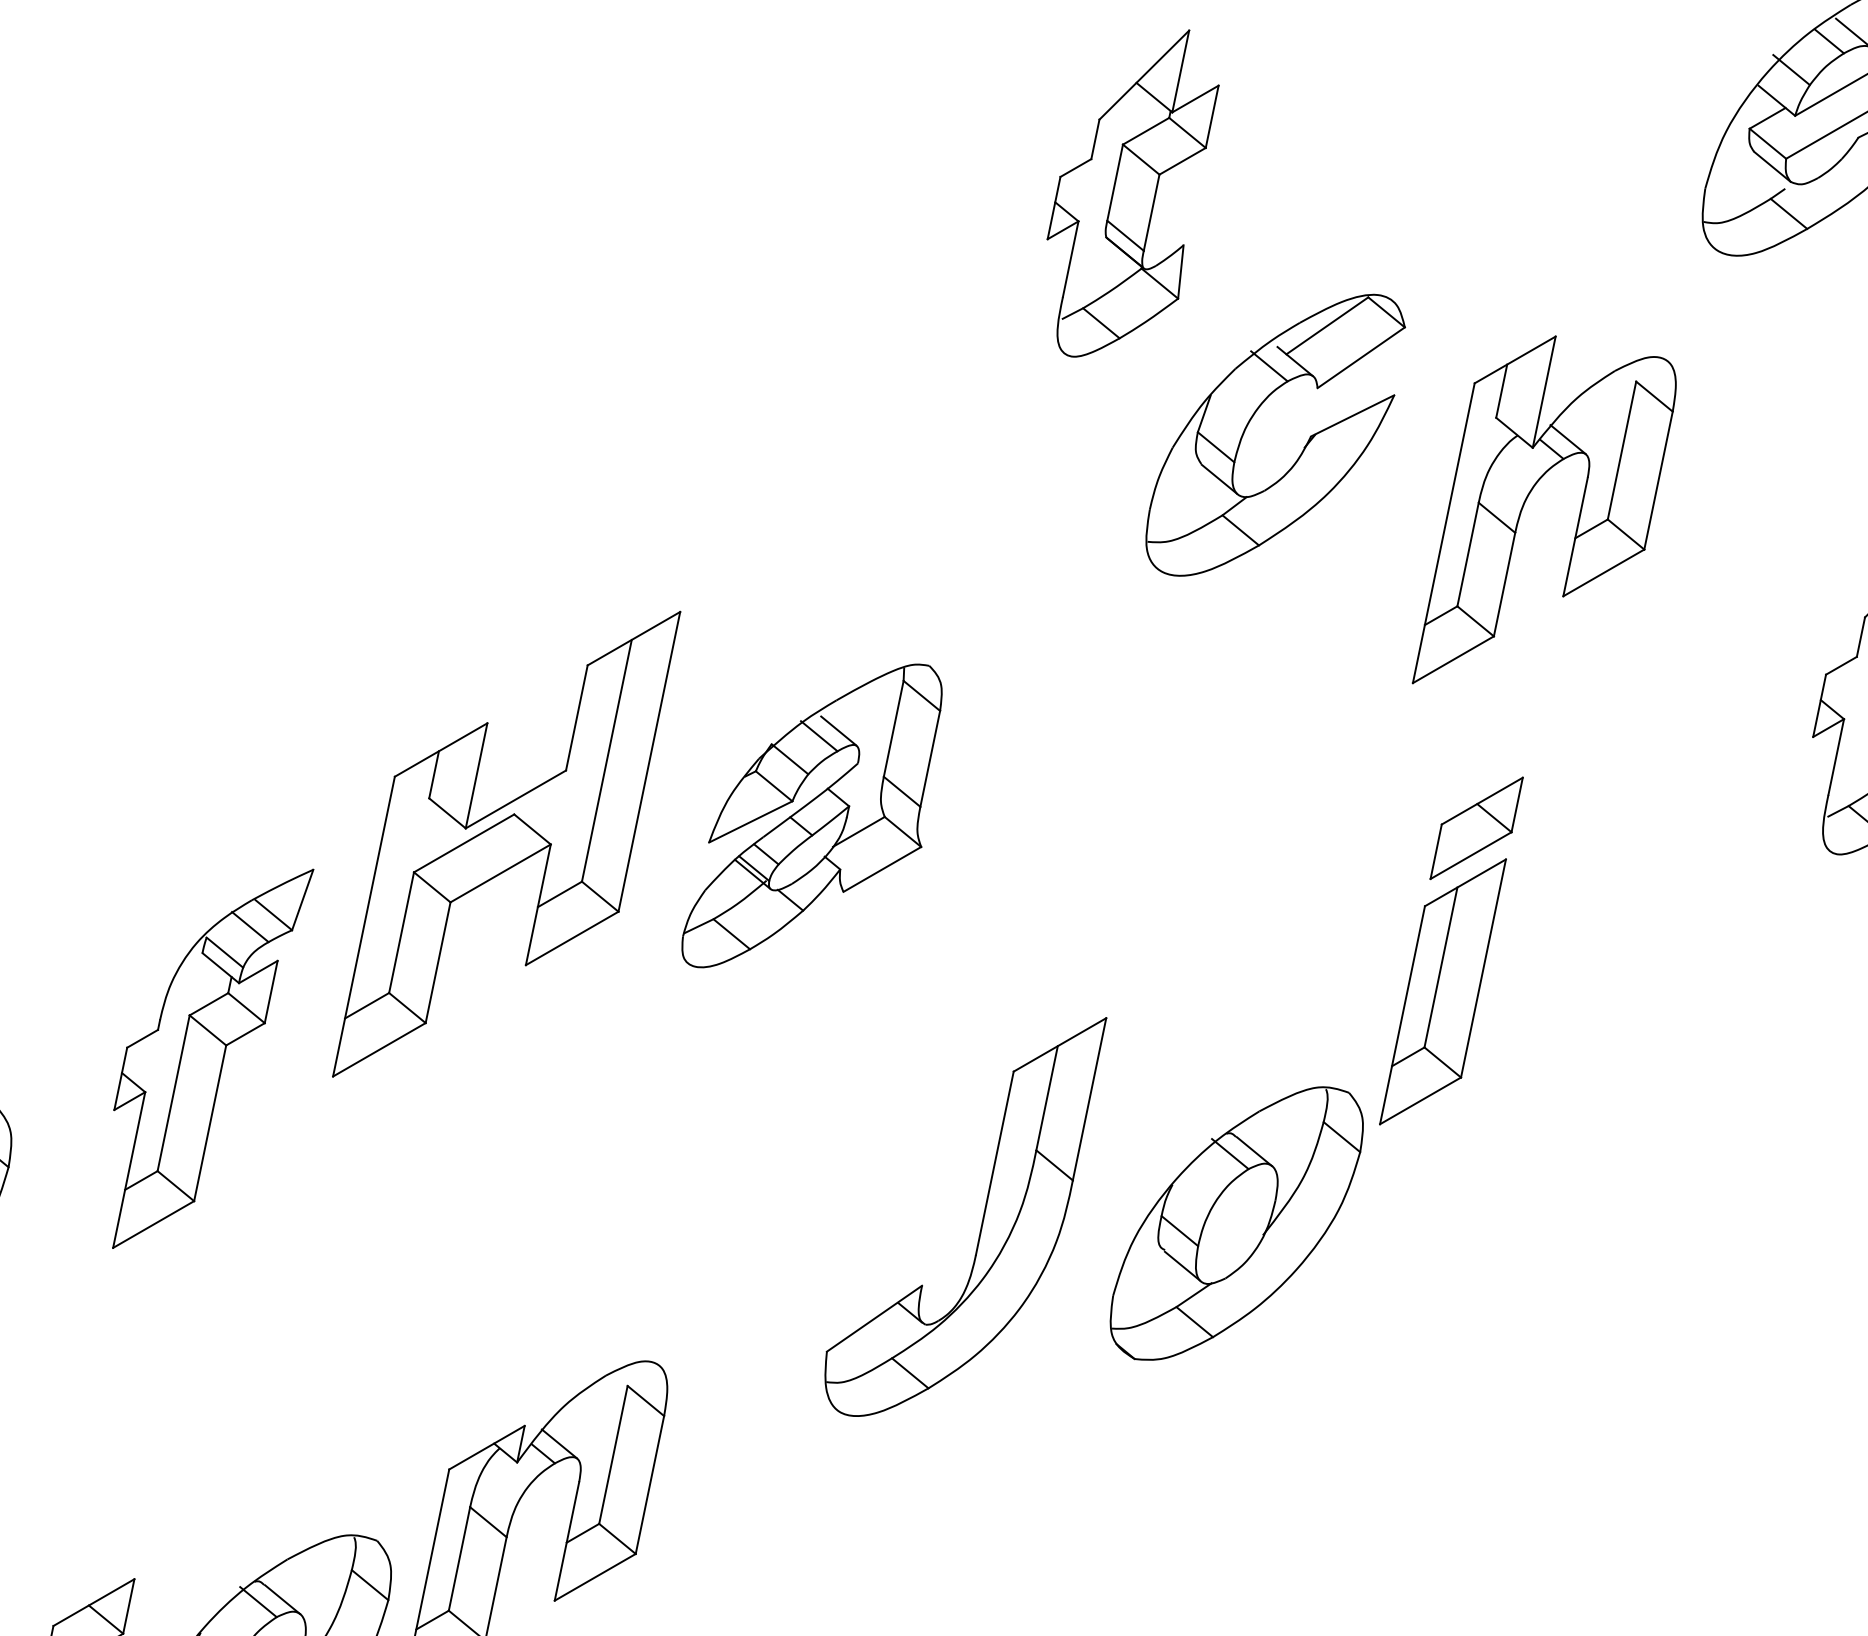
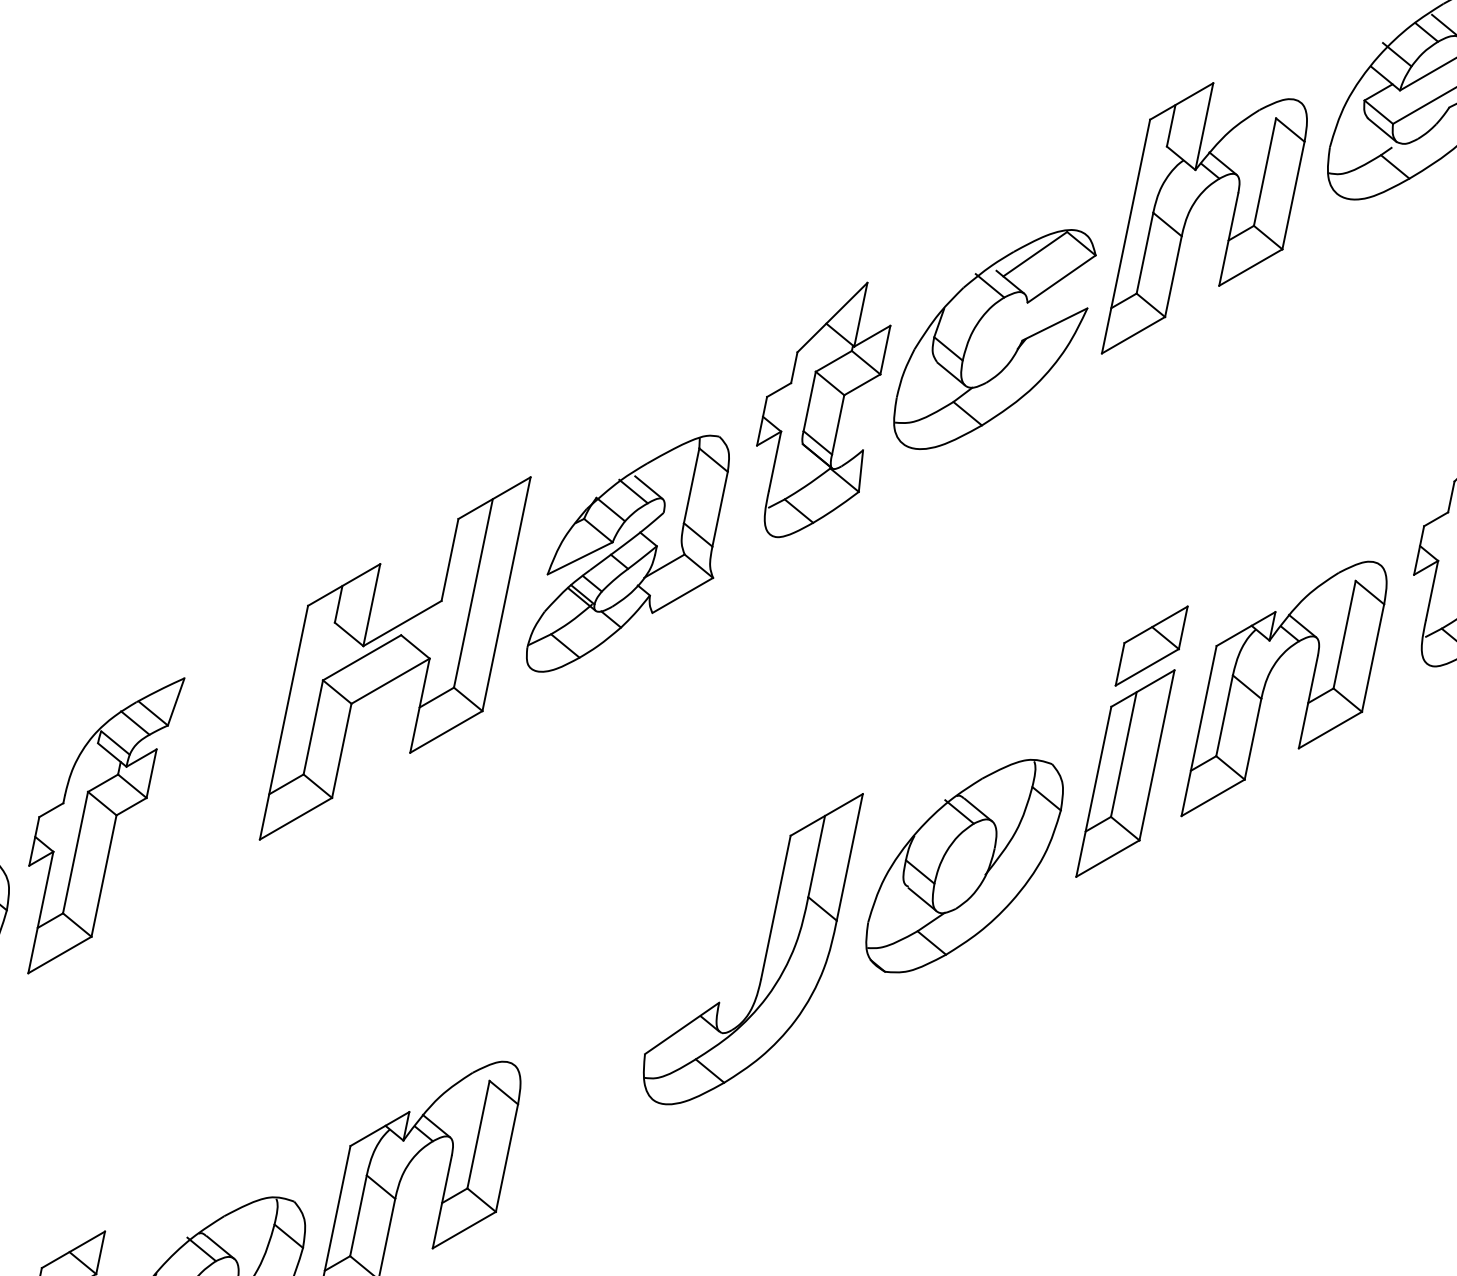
part: (1132, 193) -> (823, 409), moved
part: (1526, 501) -> (1190, 211), moved
part: (811, 815) -> (627, 553), moved
part: (1624, 874) -> (1266, 682), added
part: (213, 1058) -> (106, 825), moved
part: (1236, 1223) -> (964, 866), moved

